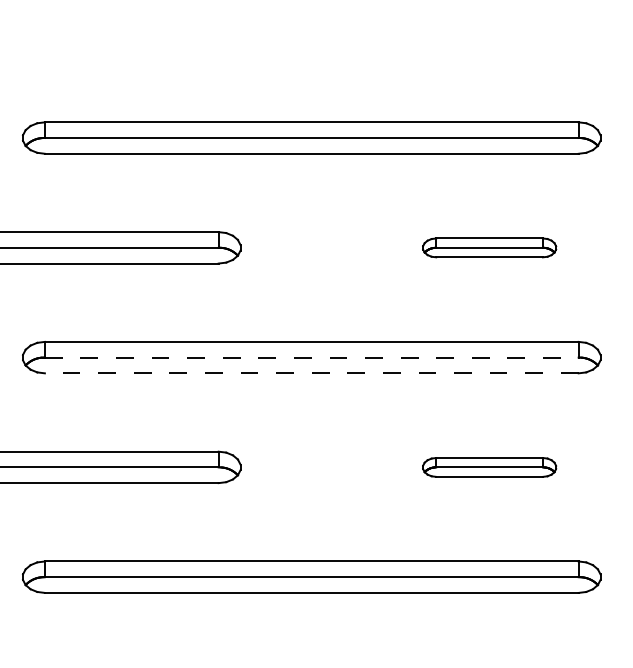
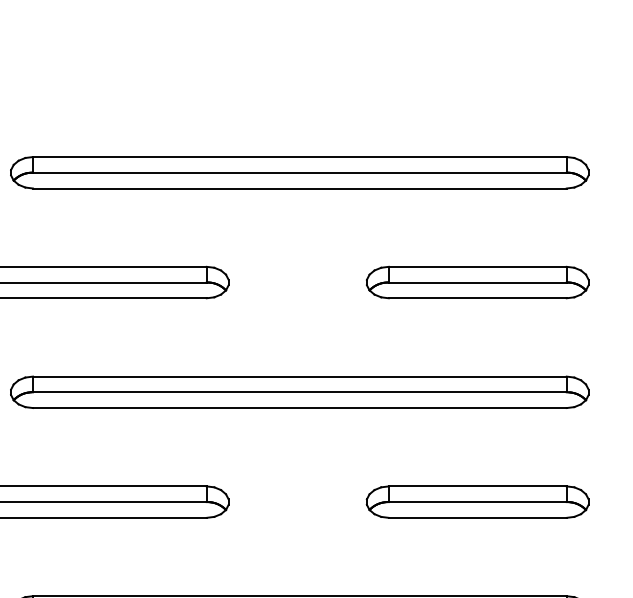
part: (489, 247) -> (477, 282), size x1.67
line: (311, 357) -> (299, 392), dashed -> solid
line: (311, 373) -> (299, 408), dashed -> solid
part: (489, 467) -> (477, 502), size x1.67

